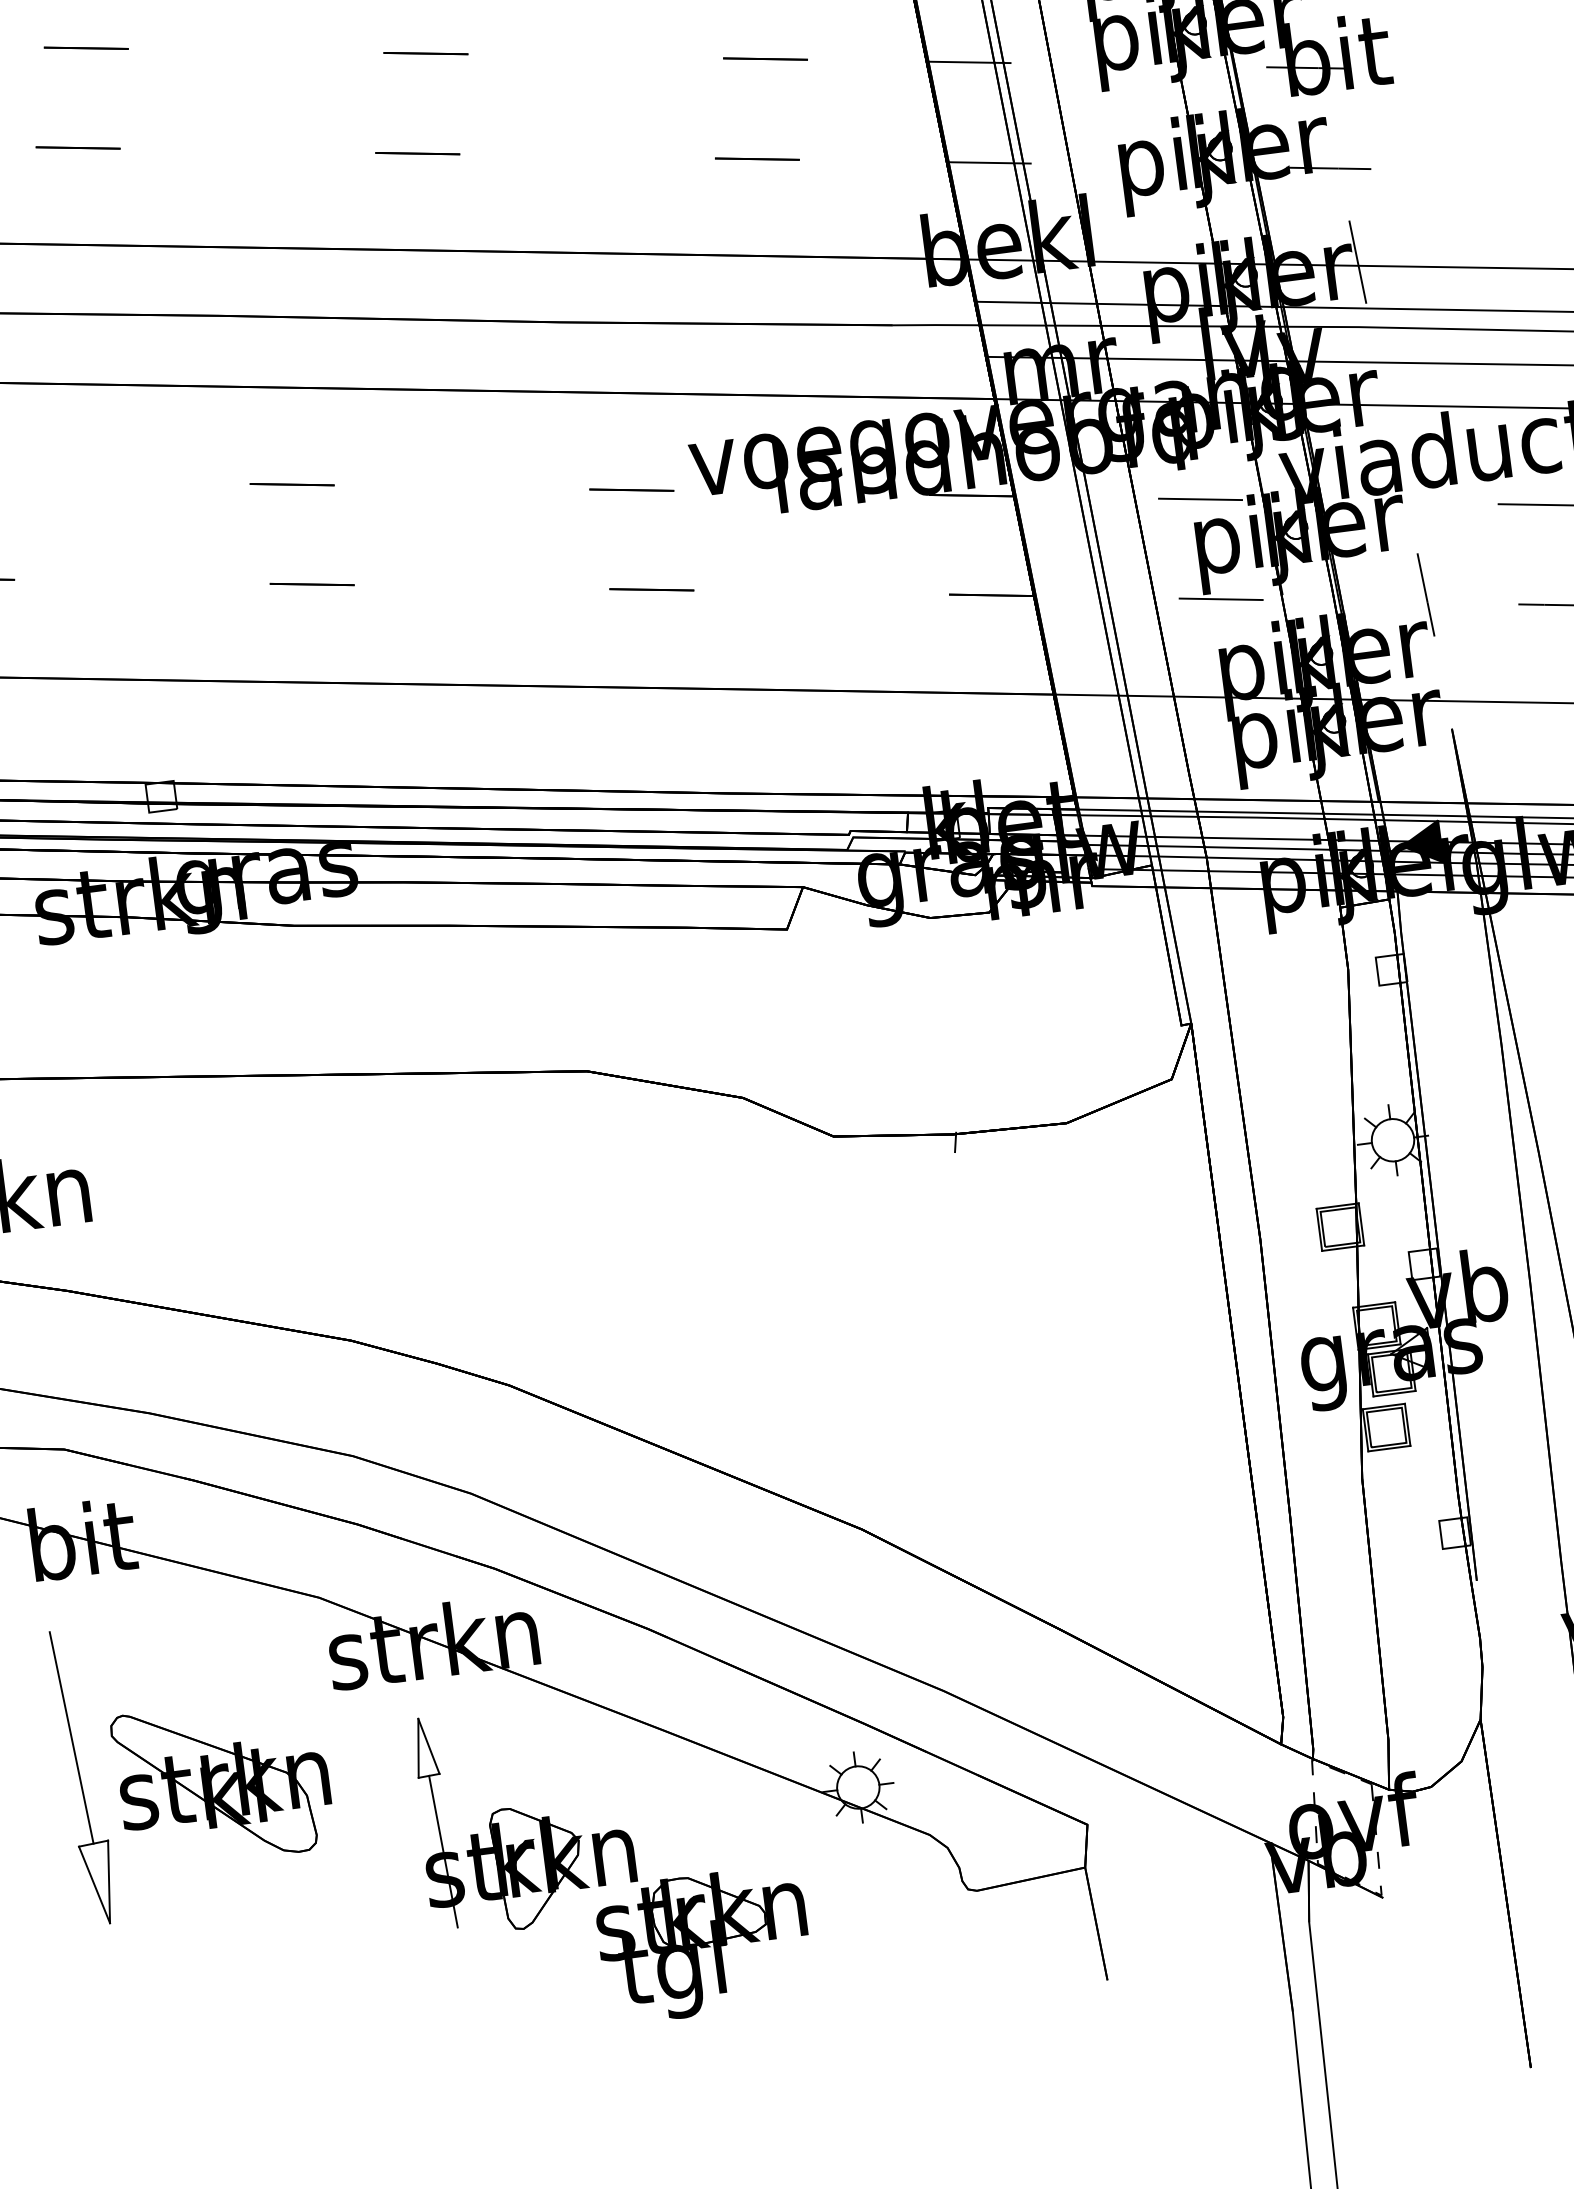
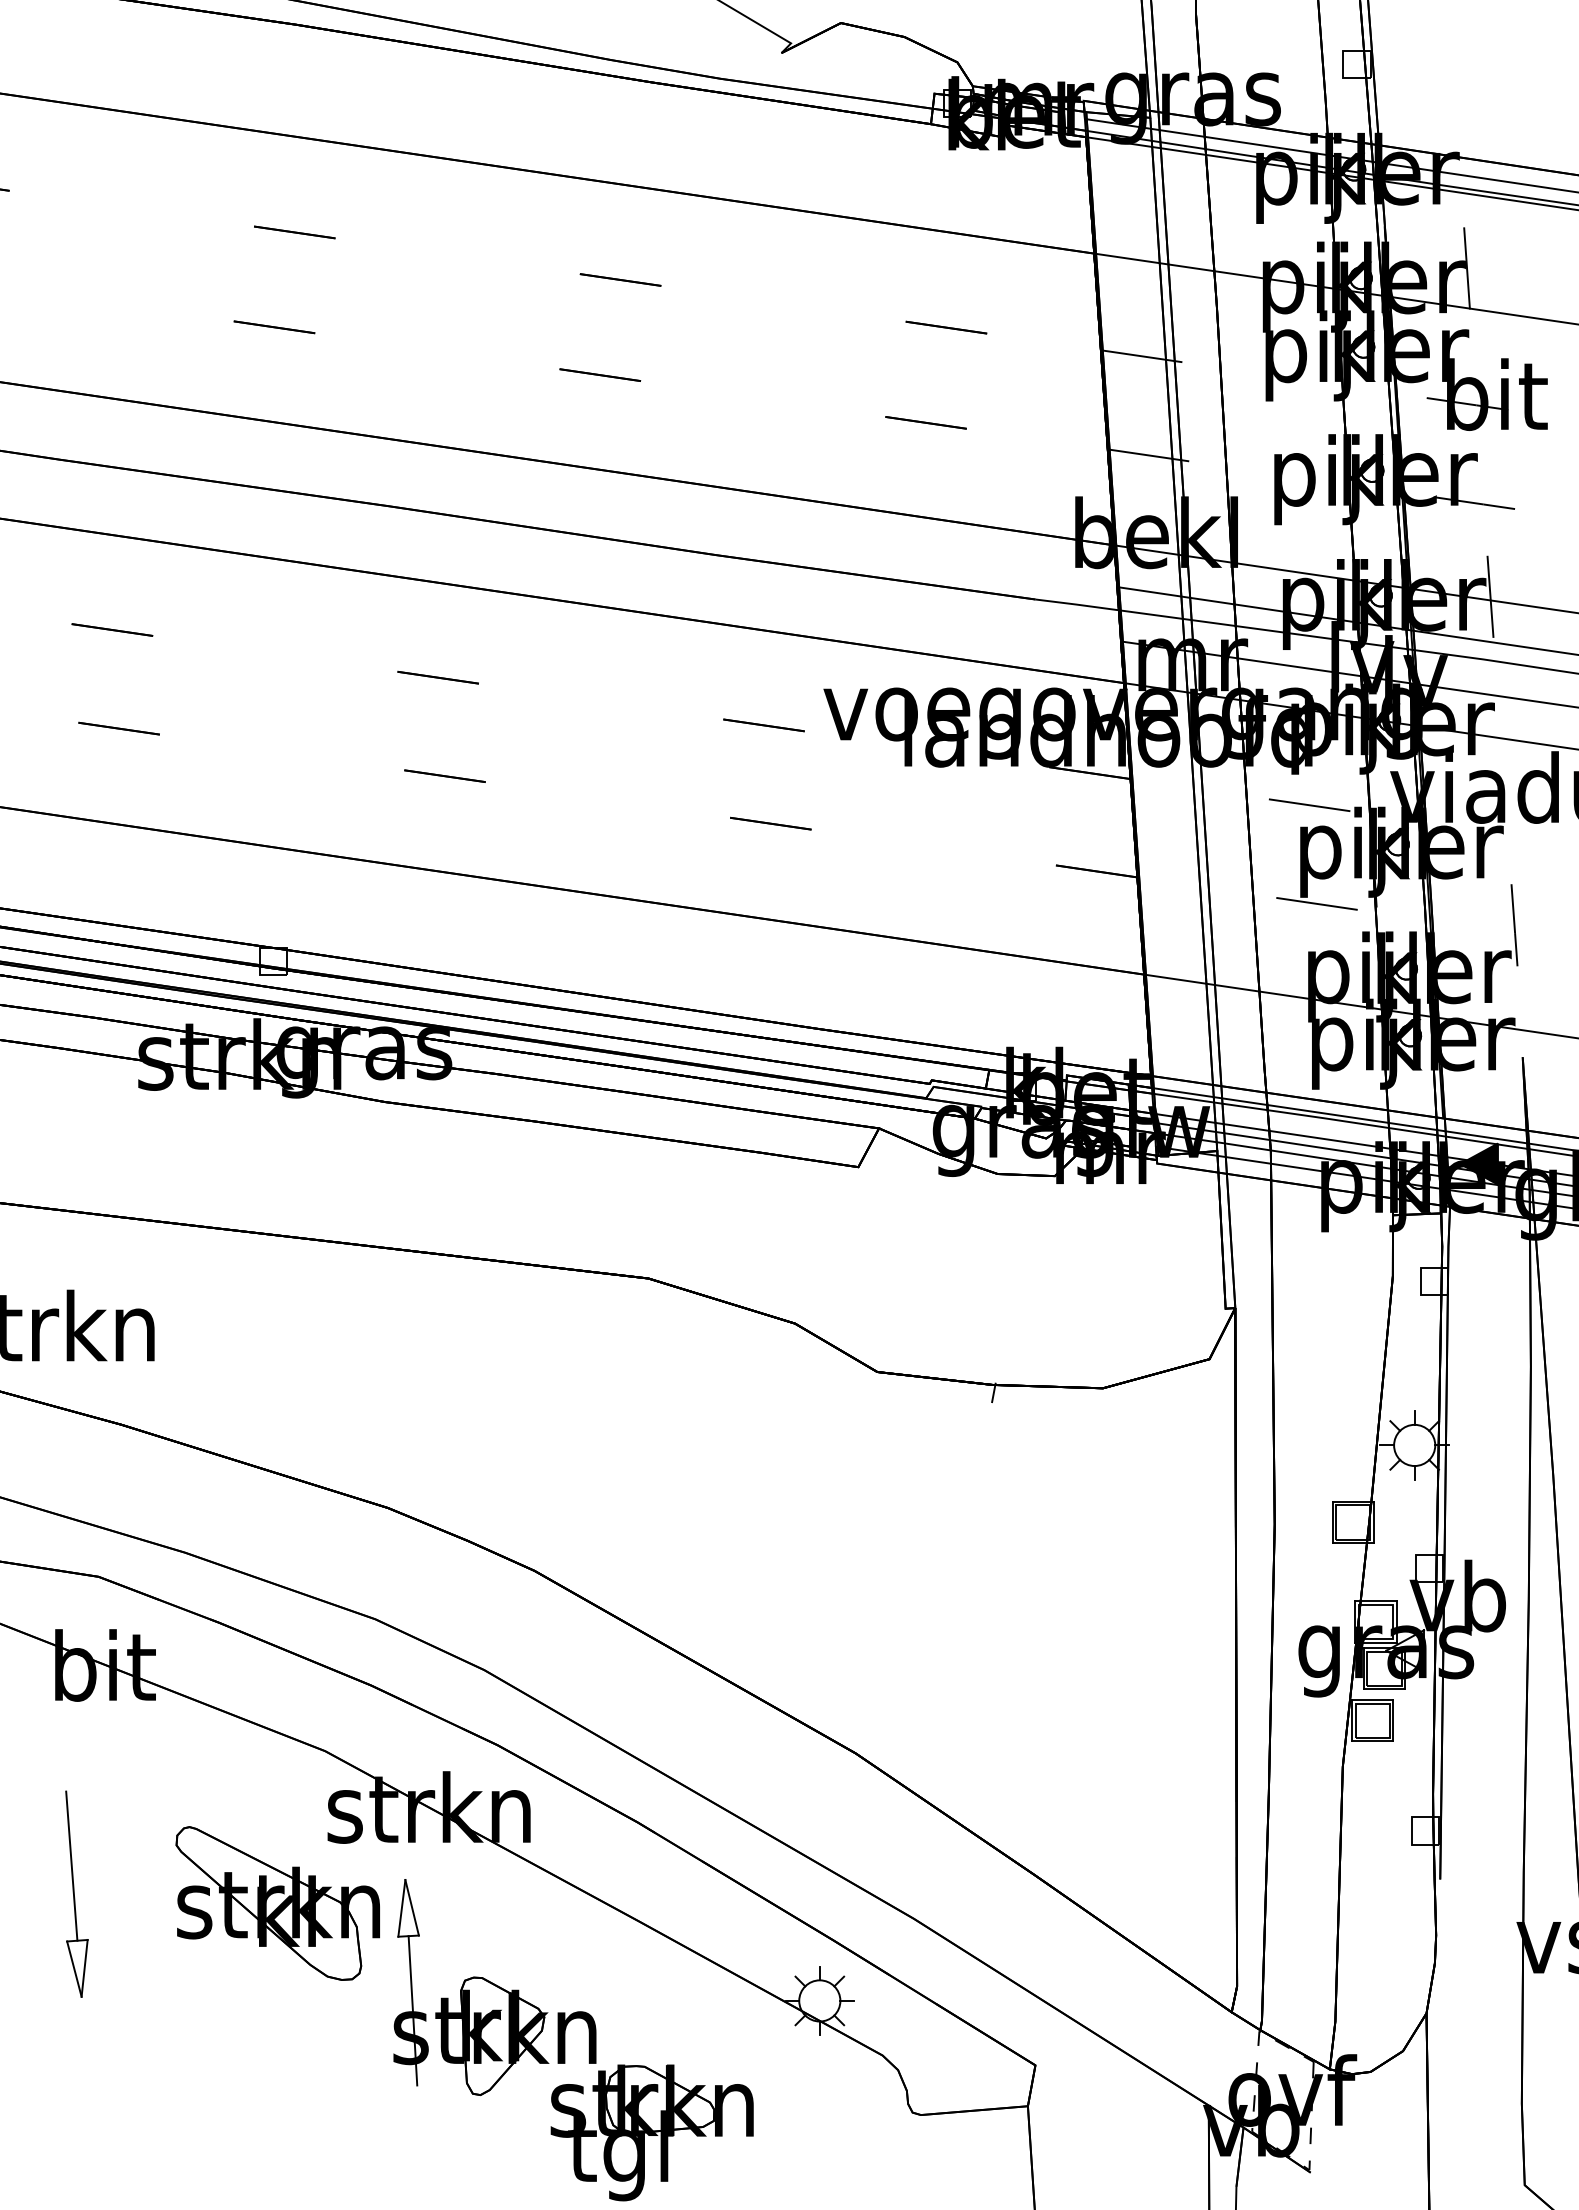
part: (83, 1776) -> (76, 1893), size x0.71
part: (222, 1782) -> (277, 1903), moved

